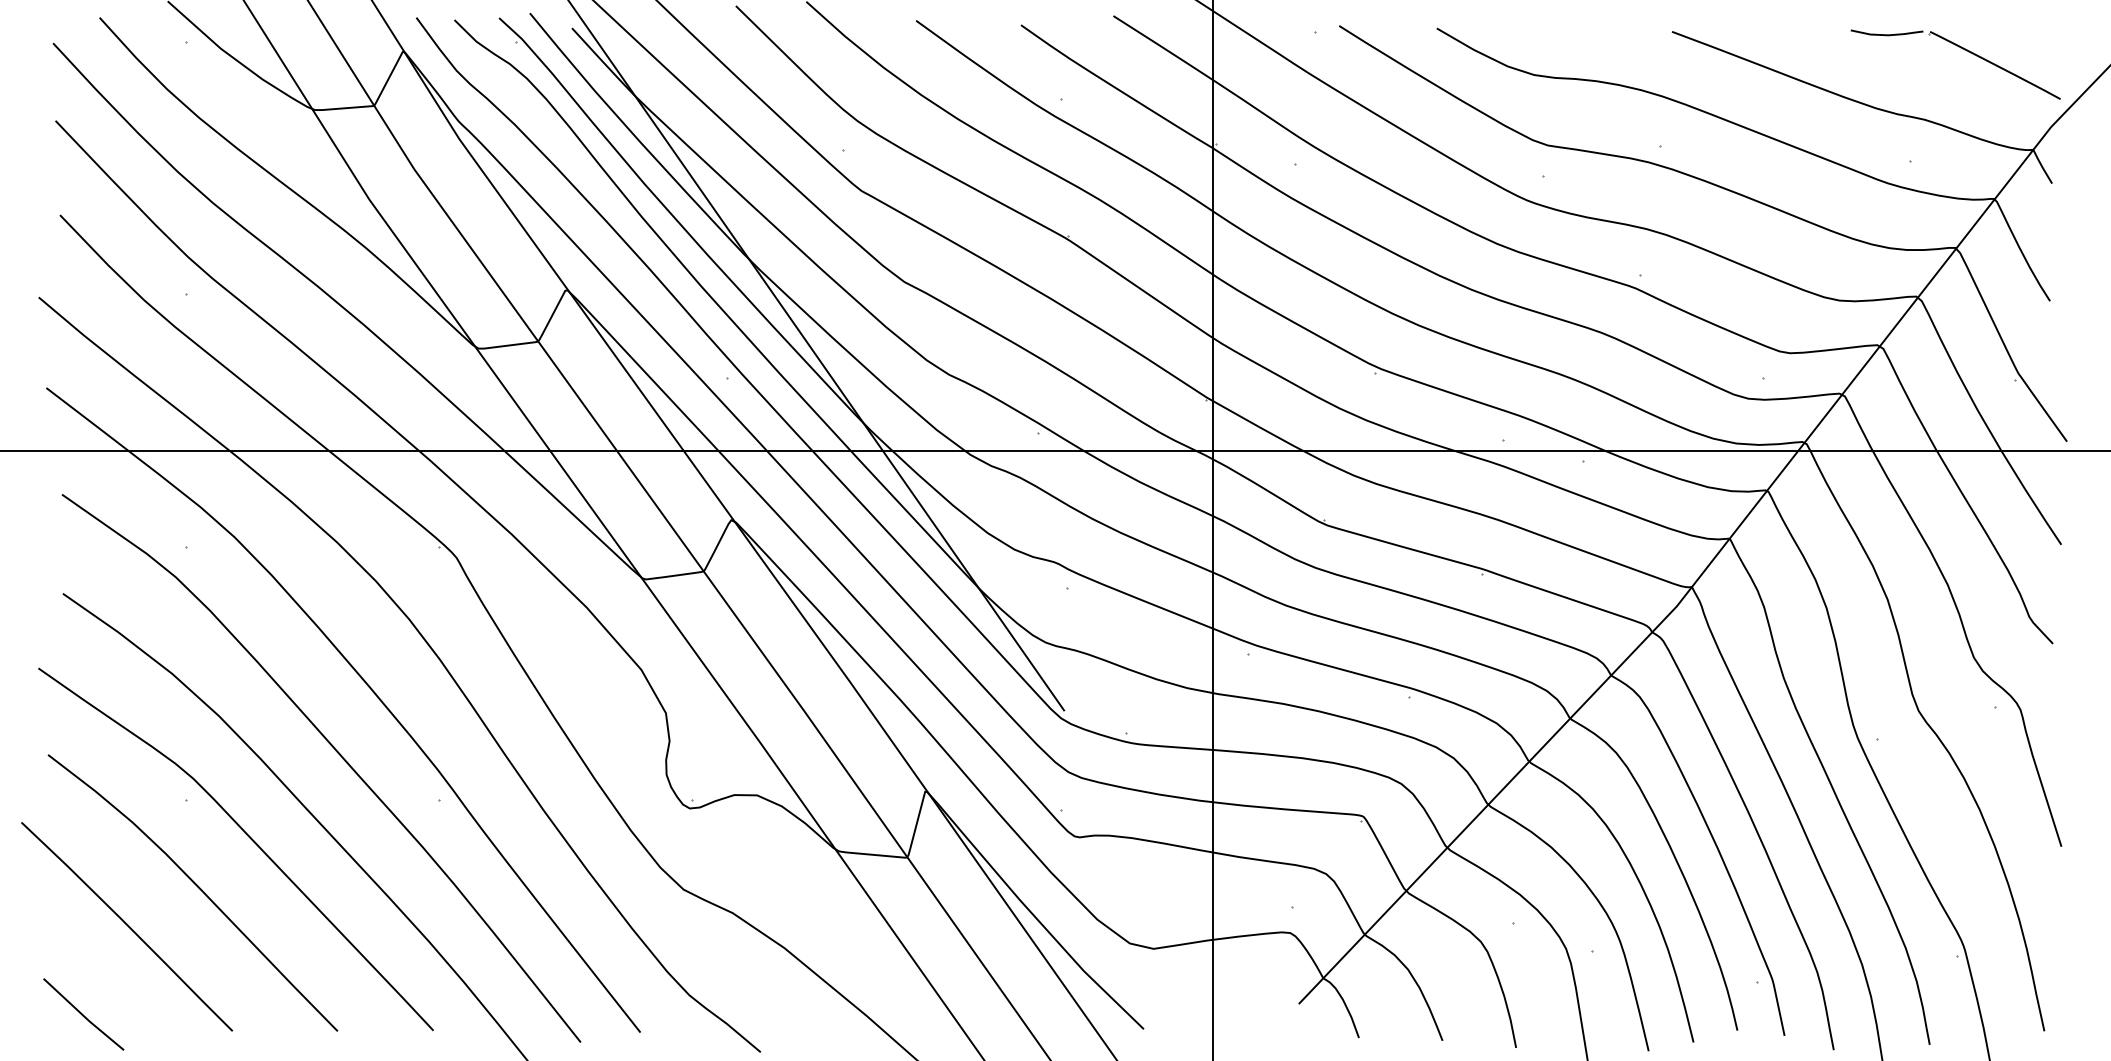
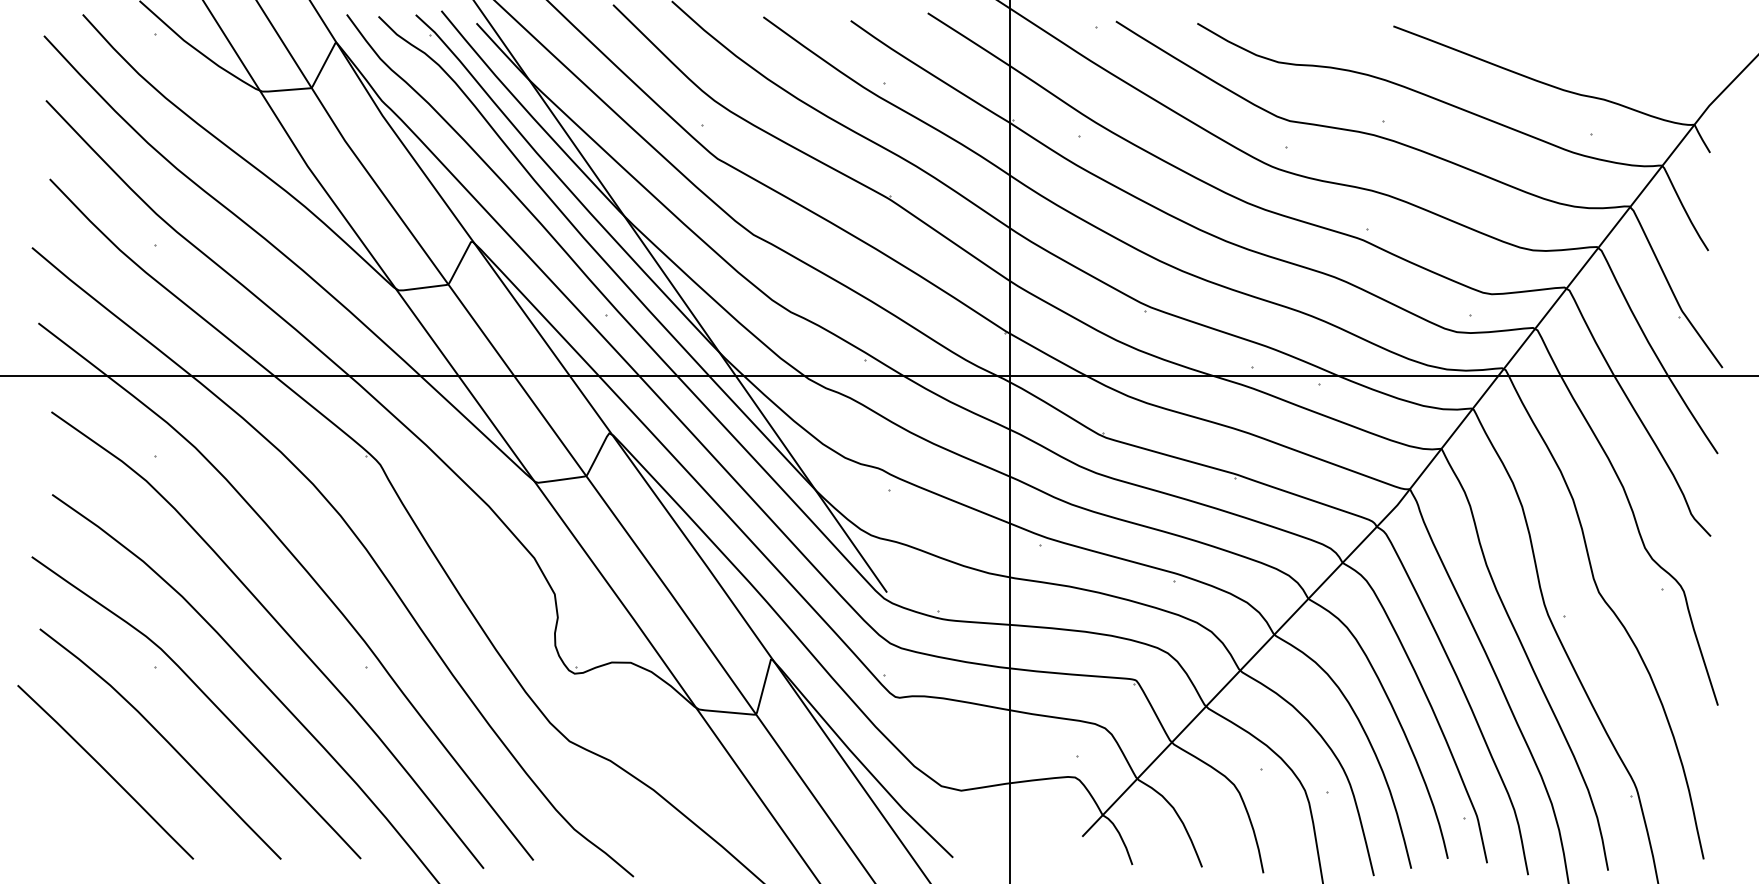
part: (1962, 49) -> (1635, 41), removed
line: (83, 1014) -> (69, 845), removed

